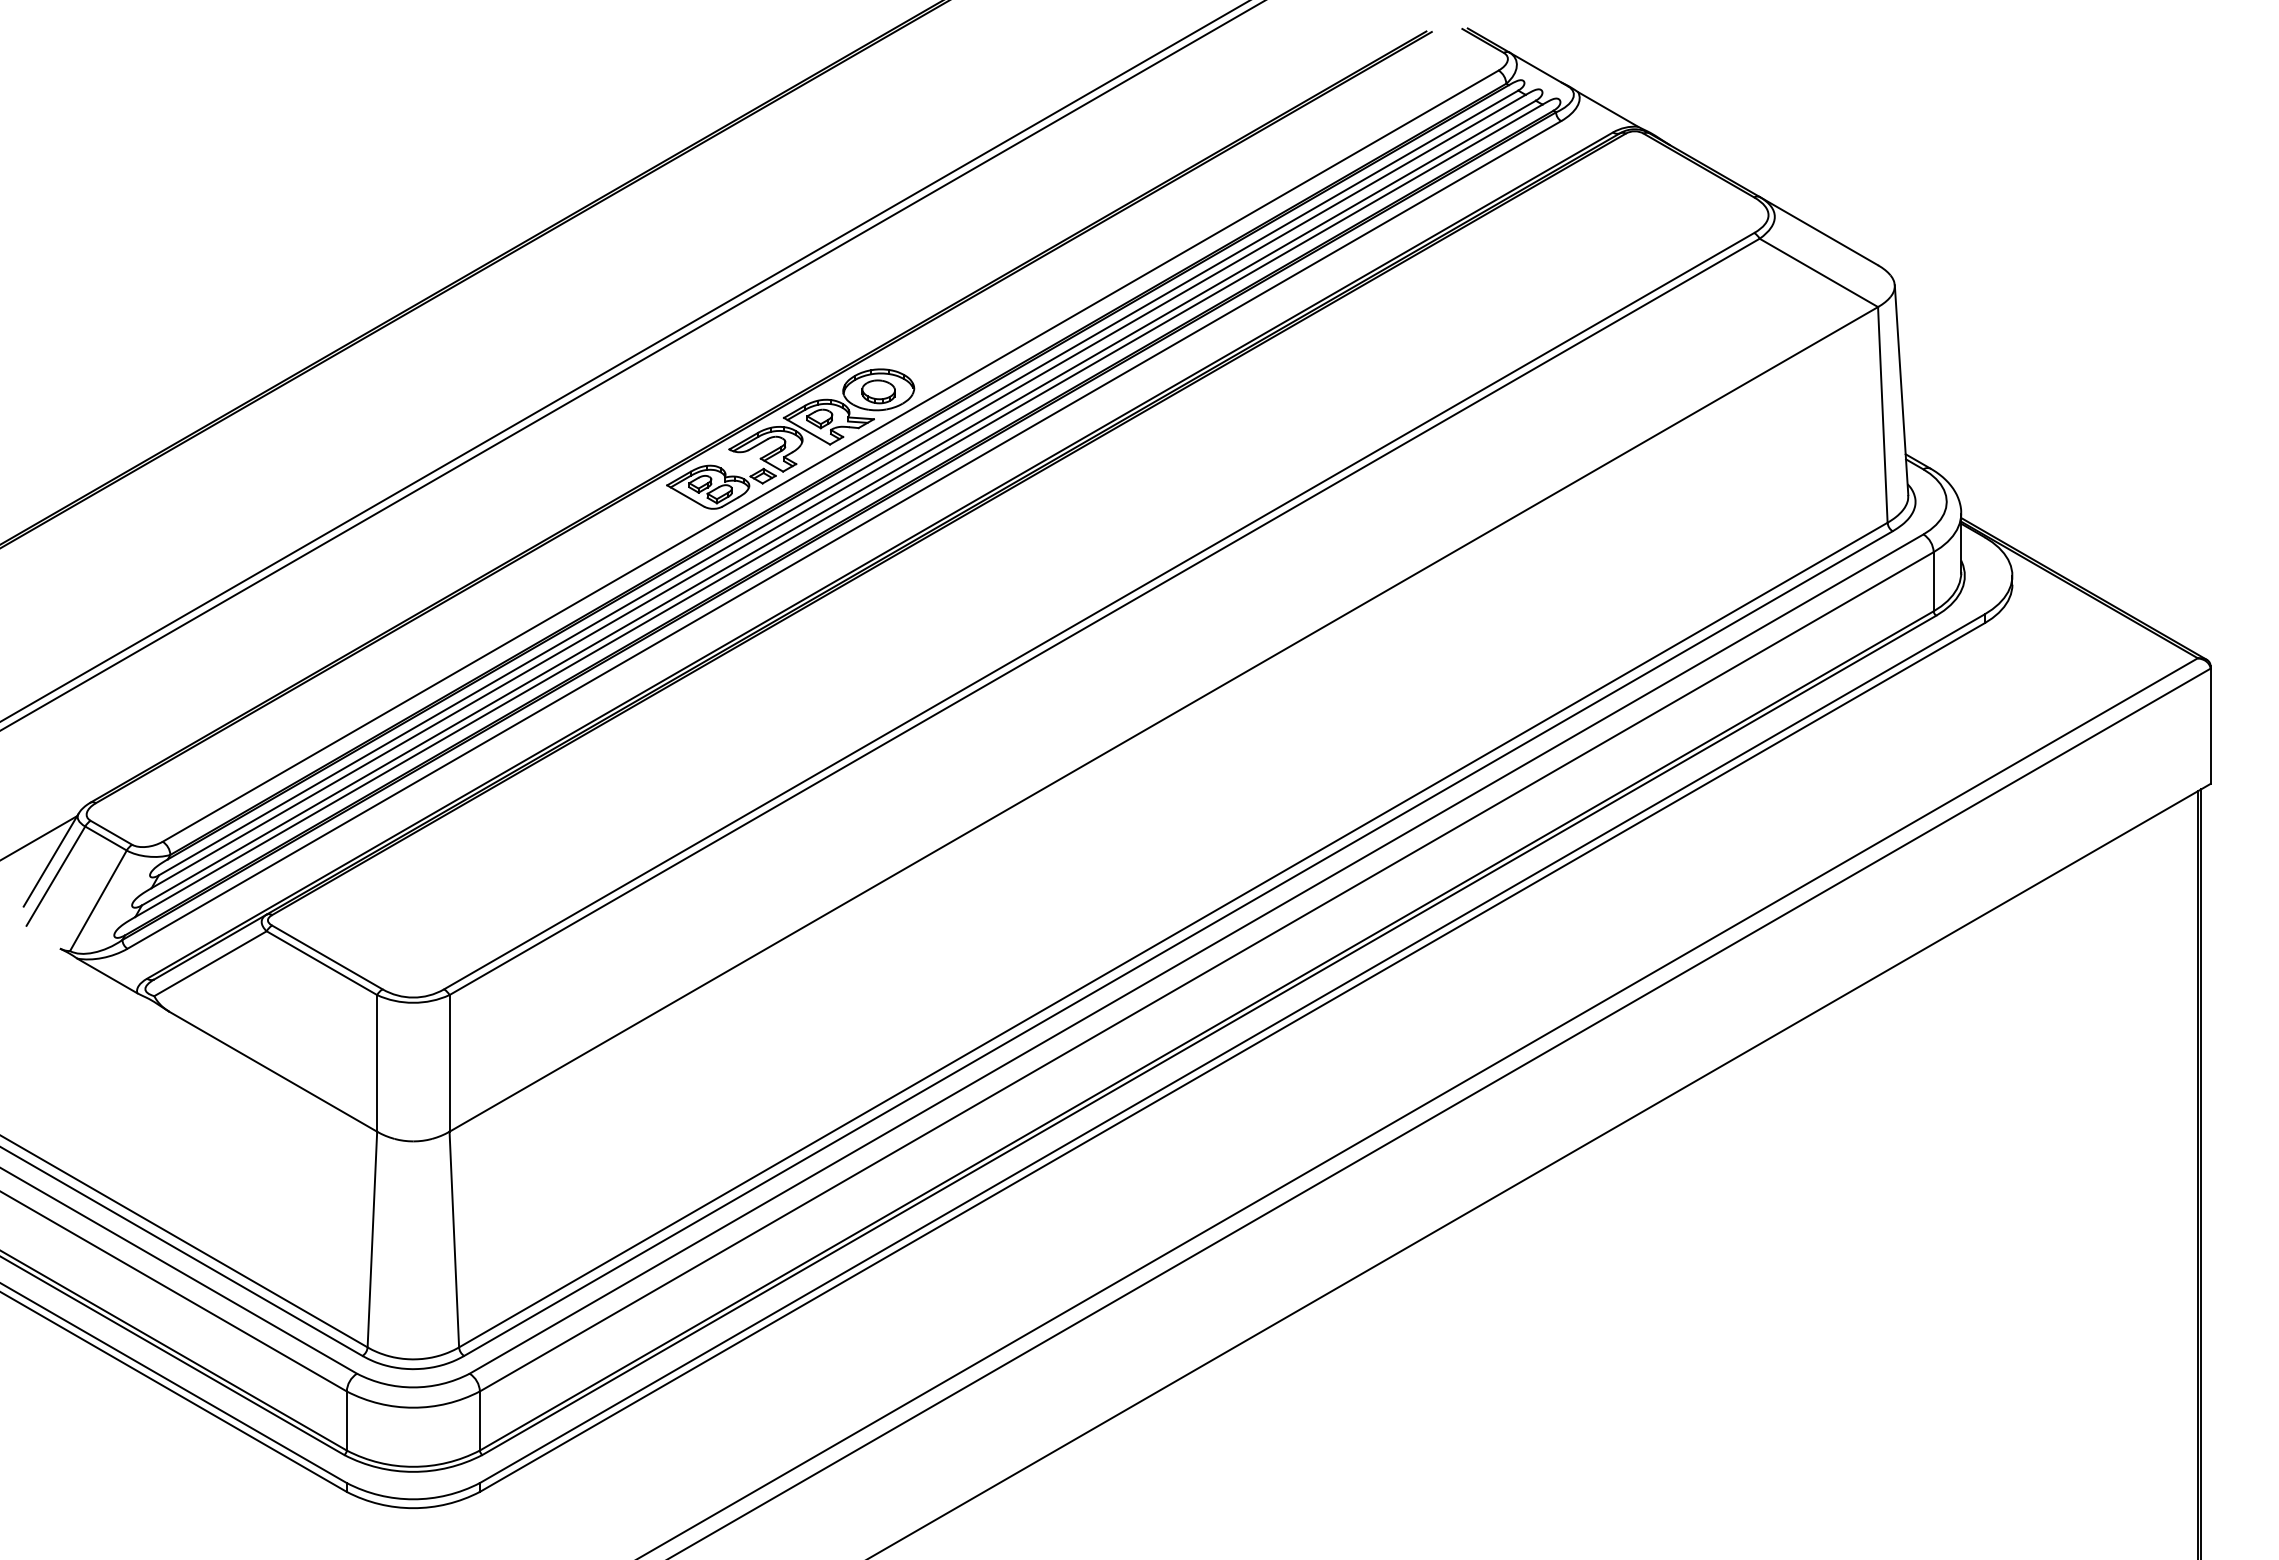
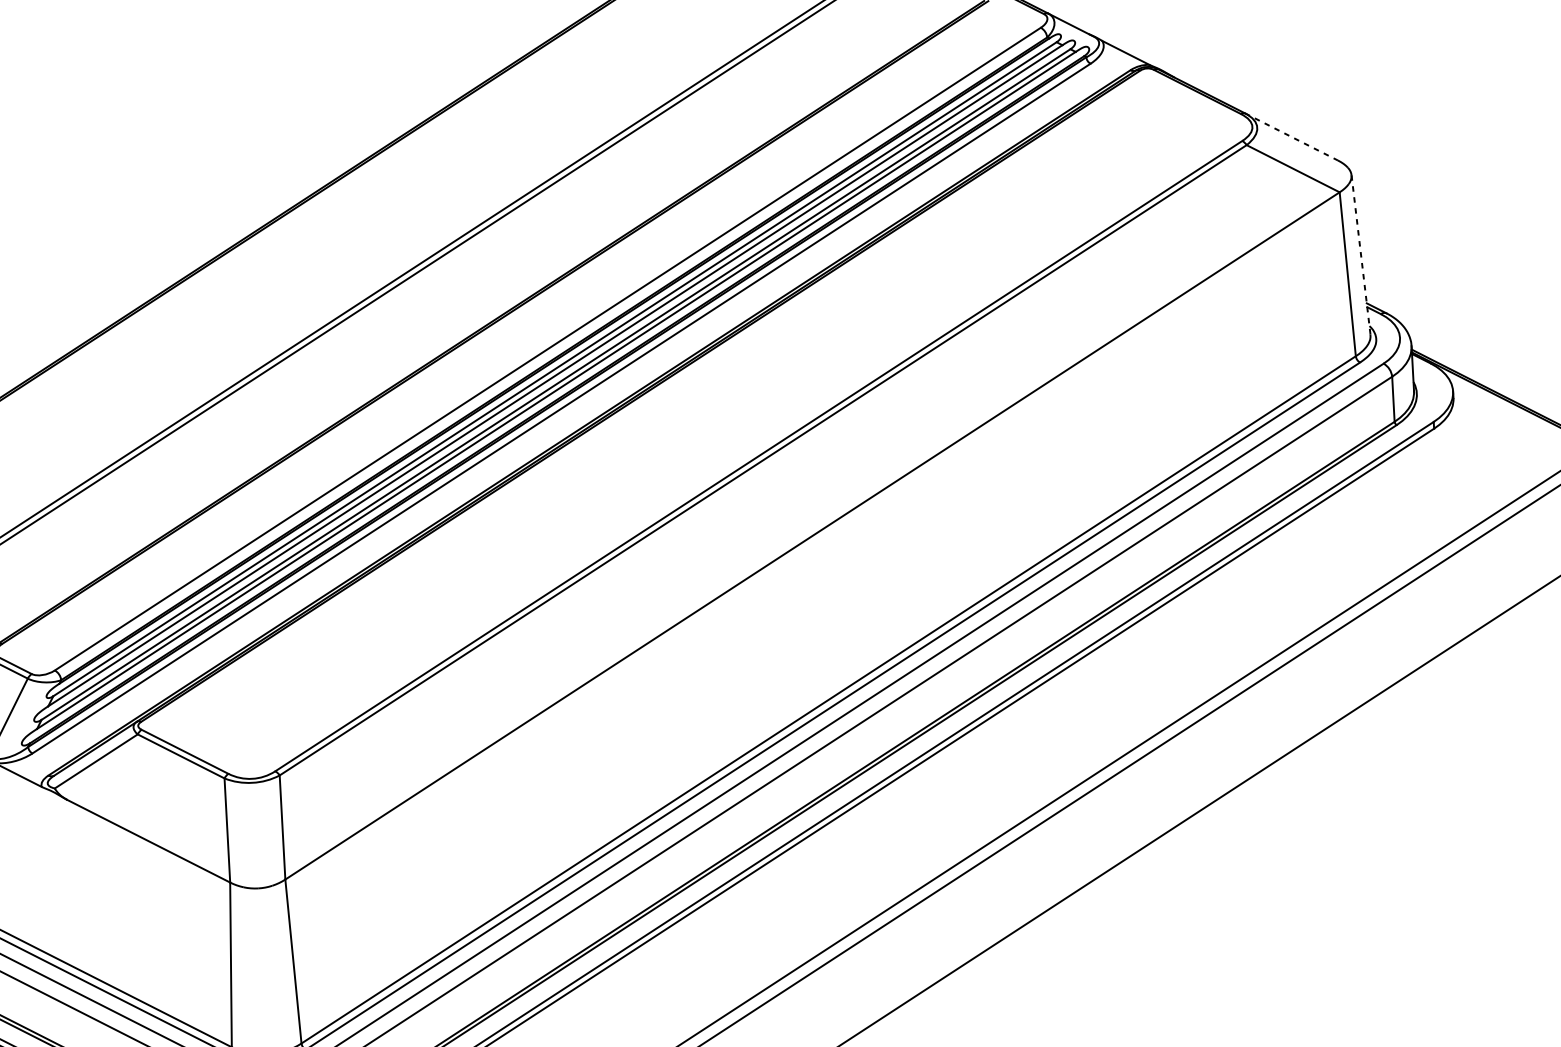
line: (1819, 231) -> (1291, 137), solid -> dashed
line: (1901, 389) -> (1360, 254), solid -> dashed
part: (790, 438) -> (516, 337), removed

